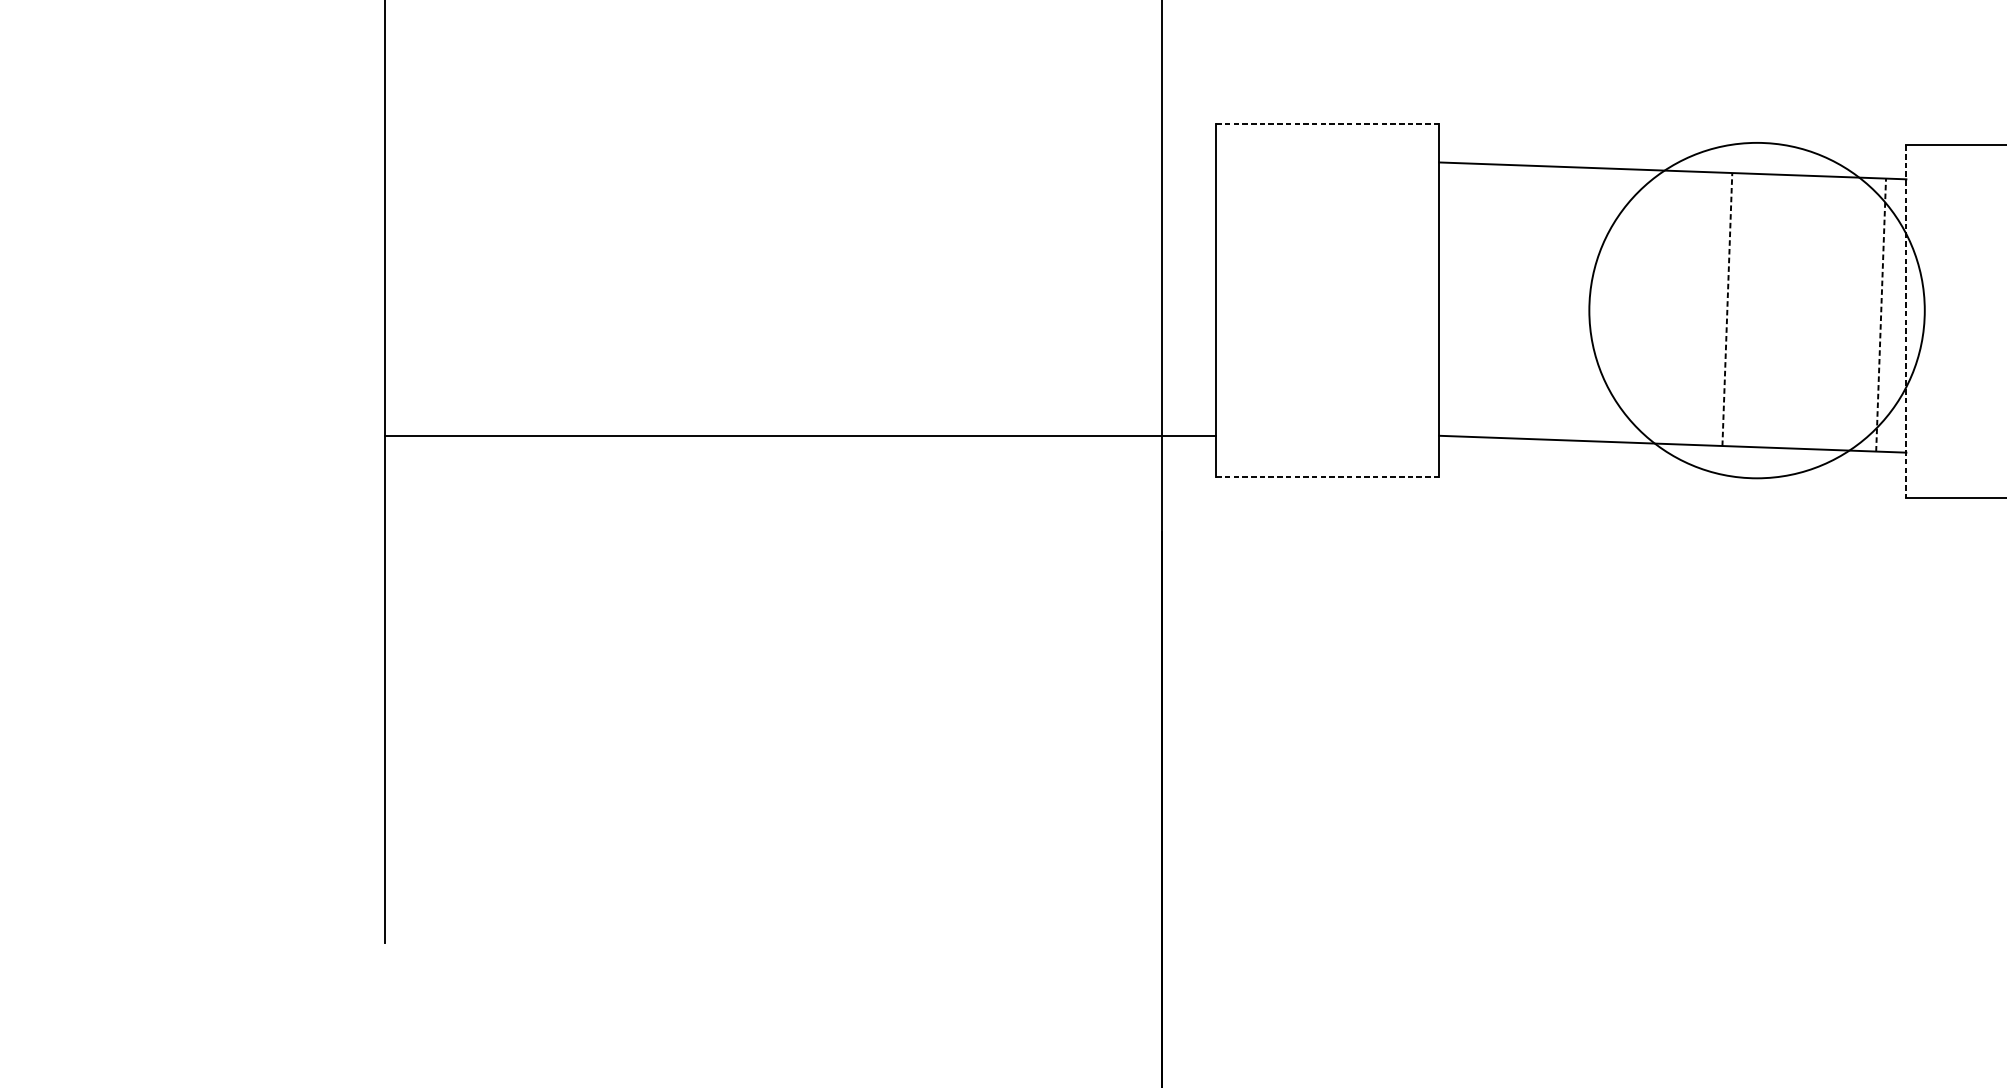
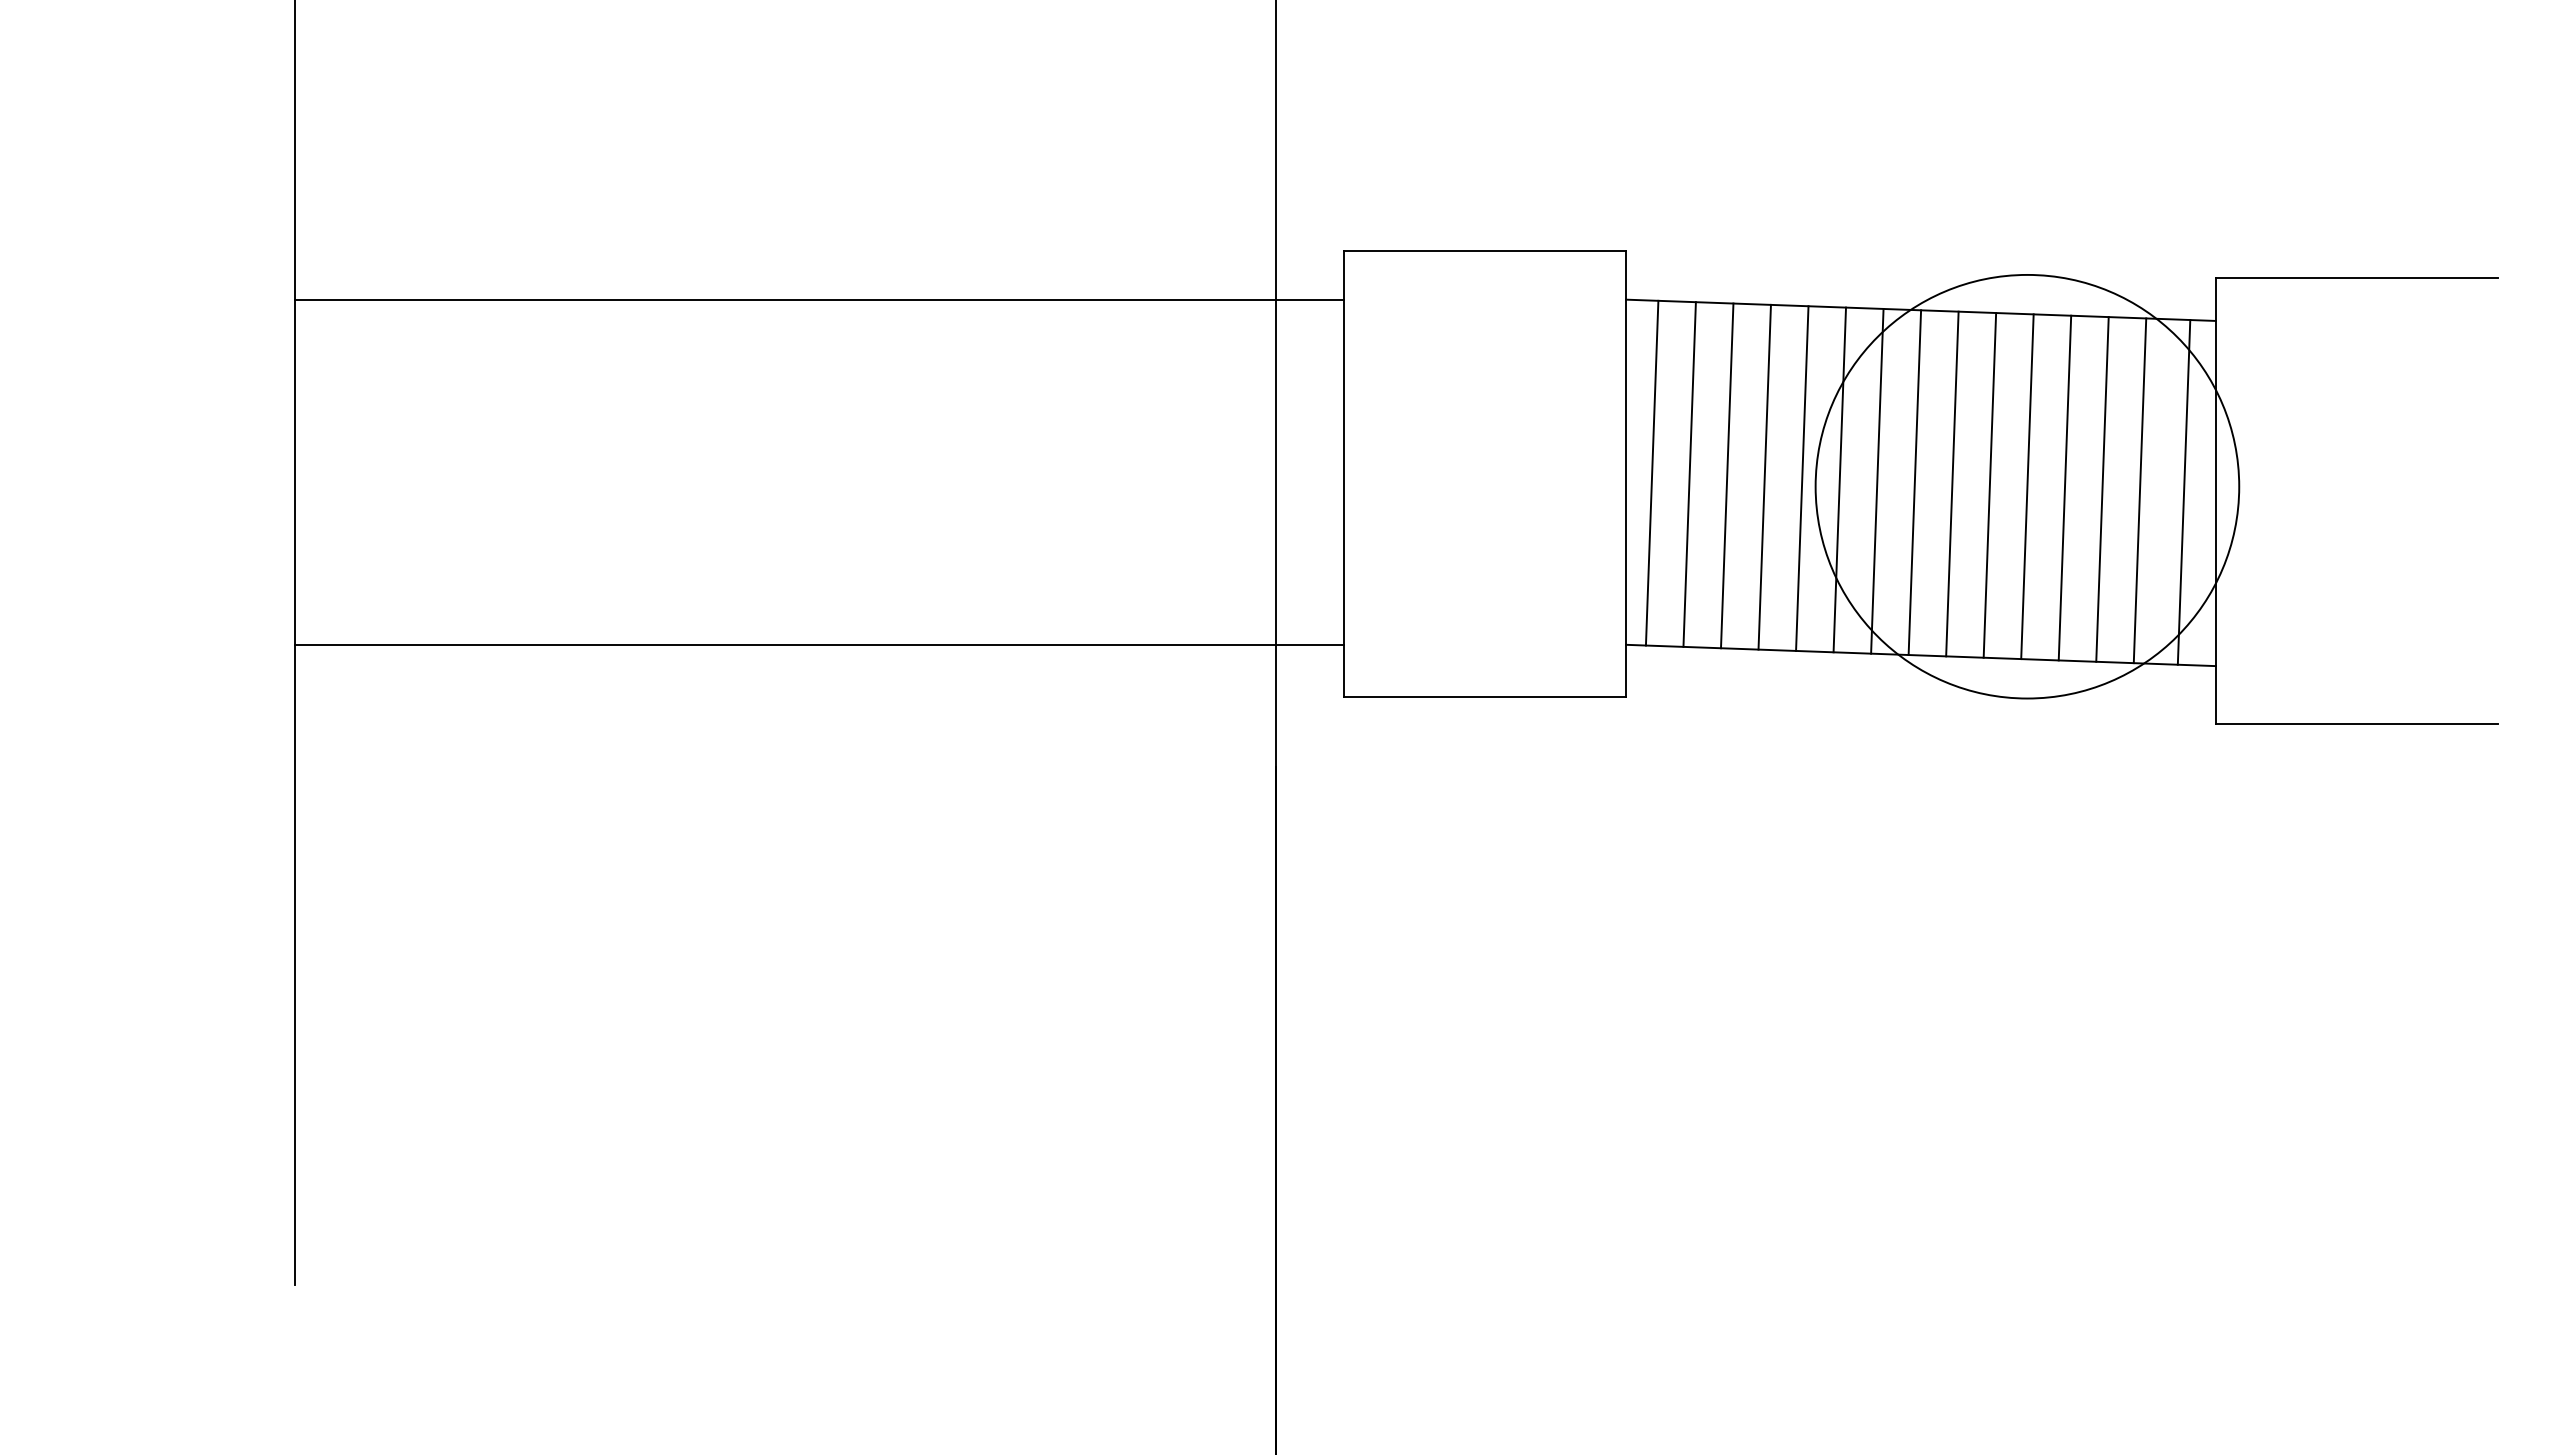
line: (1327, 123) -> (1485, 250), dashed -> solid
line: (800, 162) -> (819, 299), added
line: (1459, 299) -> (1651, 472), added
line: (1489, 300) -> (1689, 474), added
line: (1519, 301) -> (1727, 475), added
line: (1548, 302) -> (1764, 476), added
line: (1578, 304) -> (1802, 478), added
line: (1608, 304) -> (1839, 479), added
line: (1638, 305) -> (1877, 480), added
line: (1667, 307) -> (1914, 482), added
line: (1697, 308) -> (1952, 483), added
line: (1727, 308) -> (1989, 484), dashed -> solid
line: (1757, 310) -> (2027, 486), added
line: (1786, 311) -> (2064, 487), added
line: (1816, 312) -> (2102, 489), added
line: (1845, 313) -> (2139, 490), added
line: (1881, 314) -> (2184, 491), dashed -> solid
line: (1906, 321) -> (2215, 500), dashed -> solid
line: (1327, 476) -> (1485, 696), dashed -> solid

